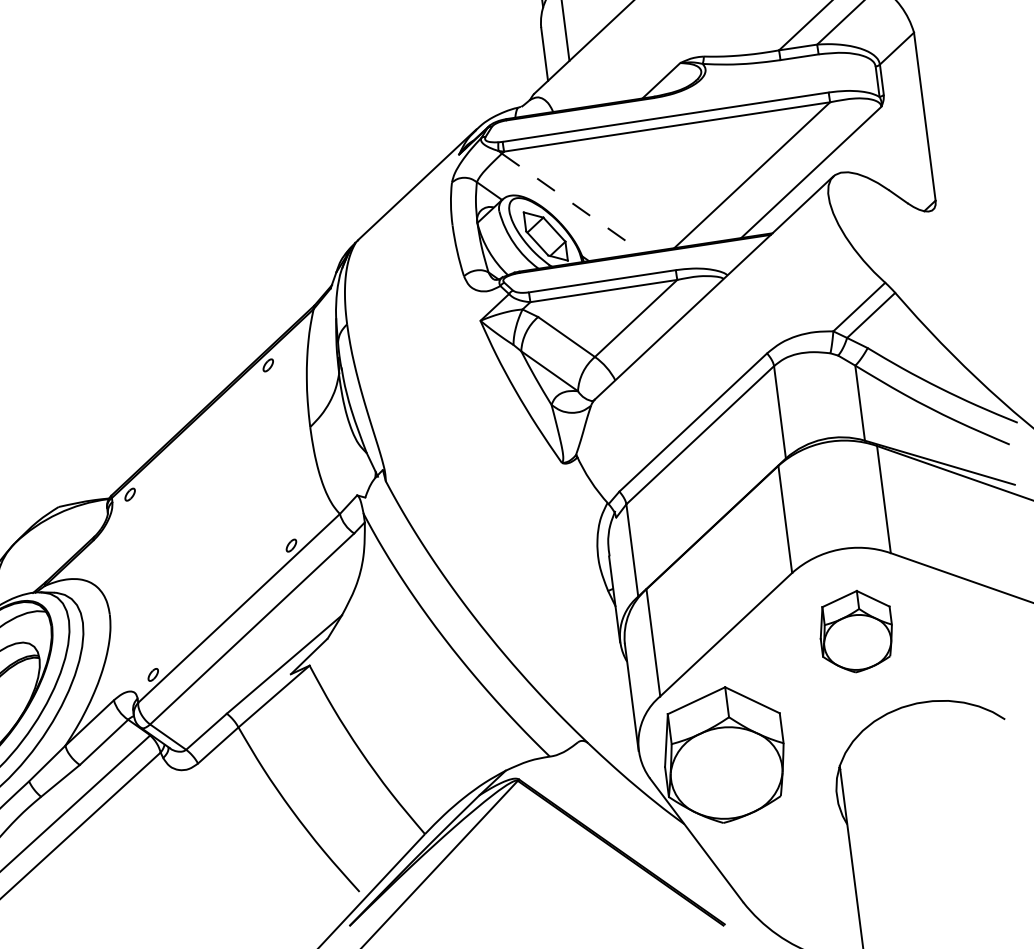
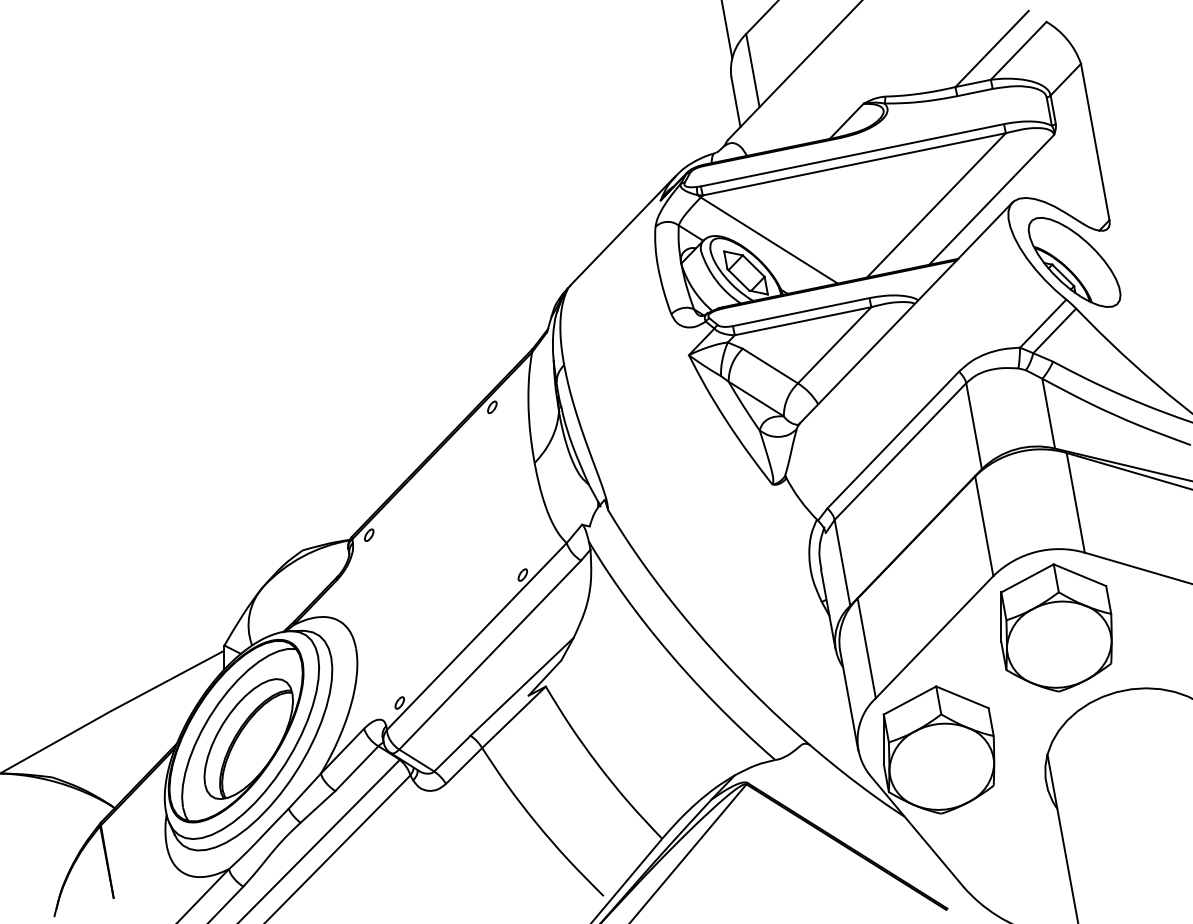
line: (572, 203) -> (769, 240), dashed -> solid
part: (896, 243) -> (1074, 262), added
part: (856, 631) -> (1056, 627), size x1.67

